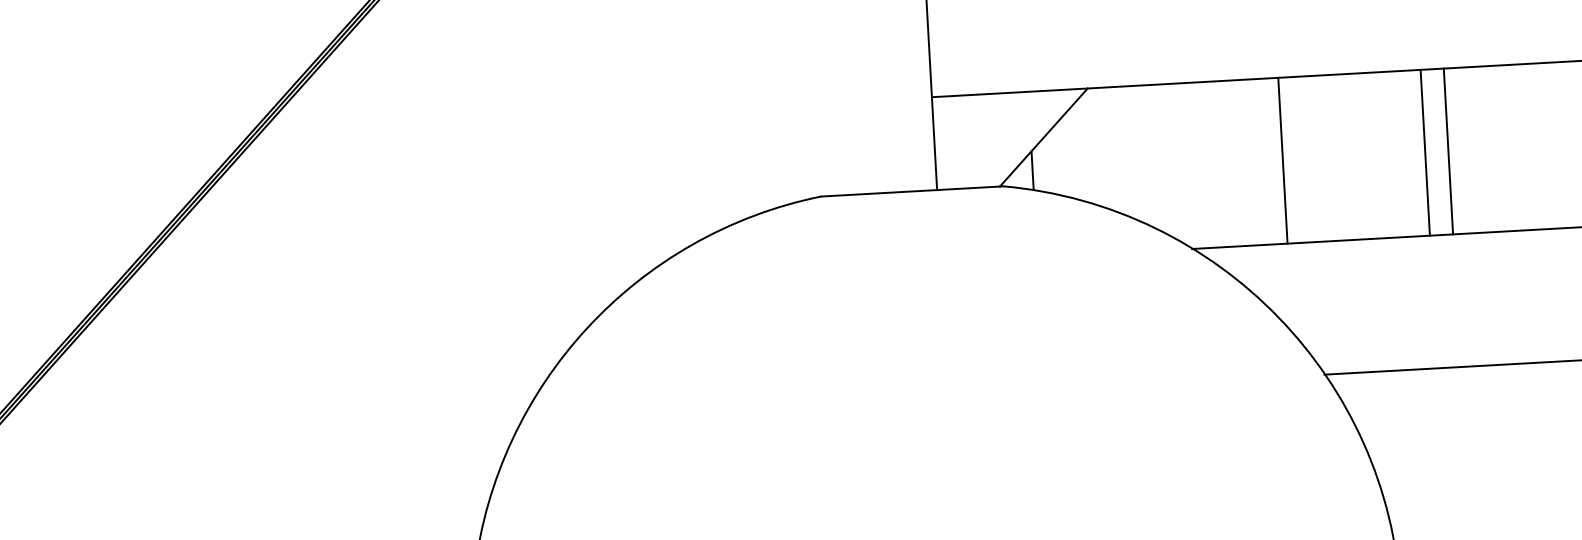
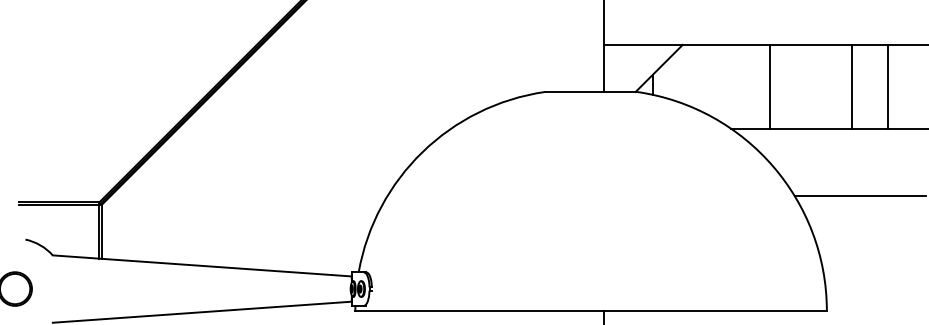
line: (1448, 150) -> (887, 86), moved
line: (1282, 159) -> (769, 86), moved

